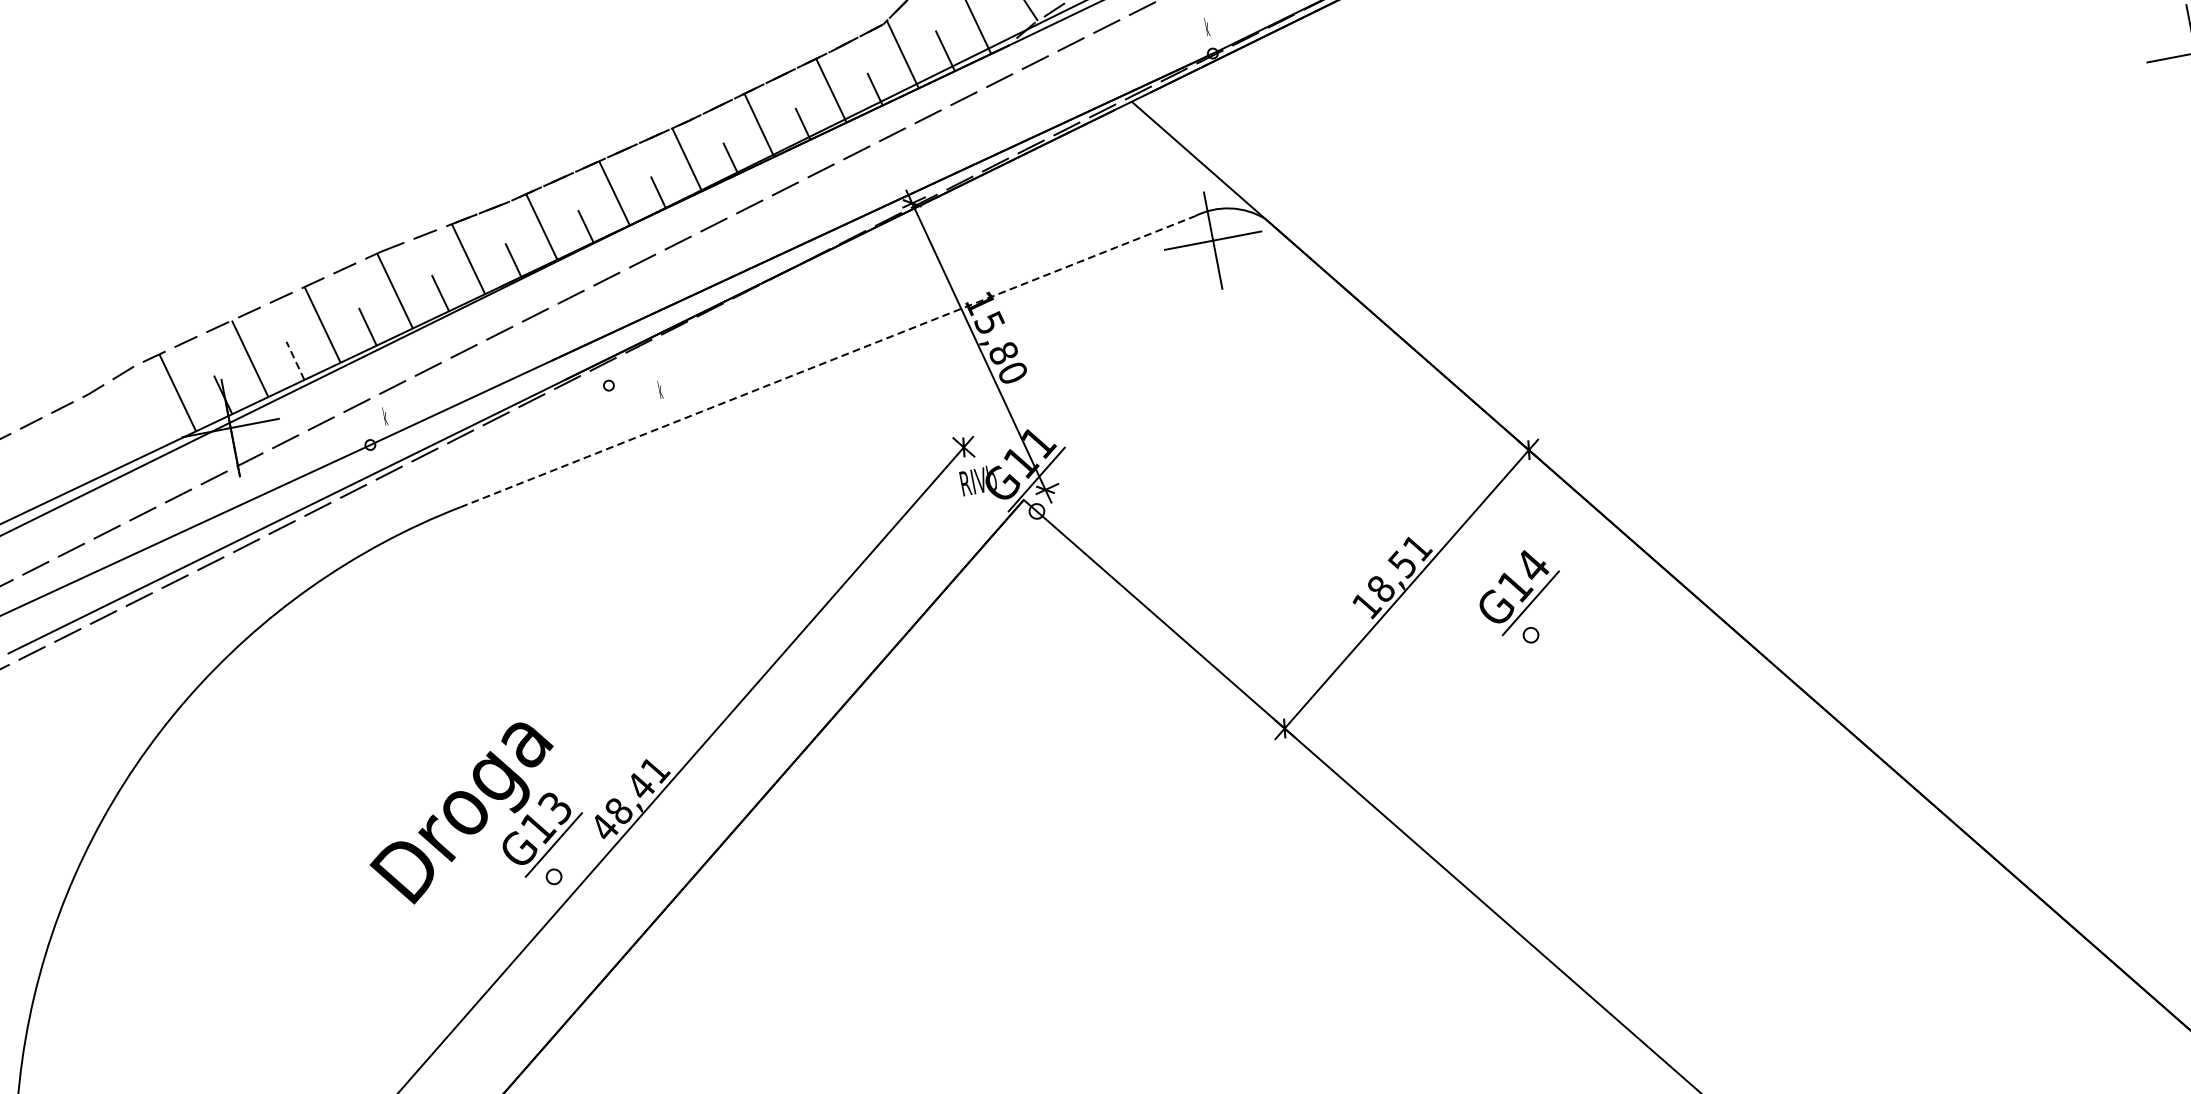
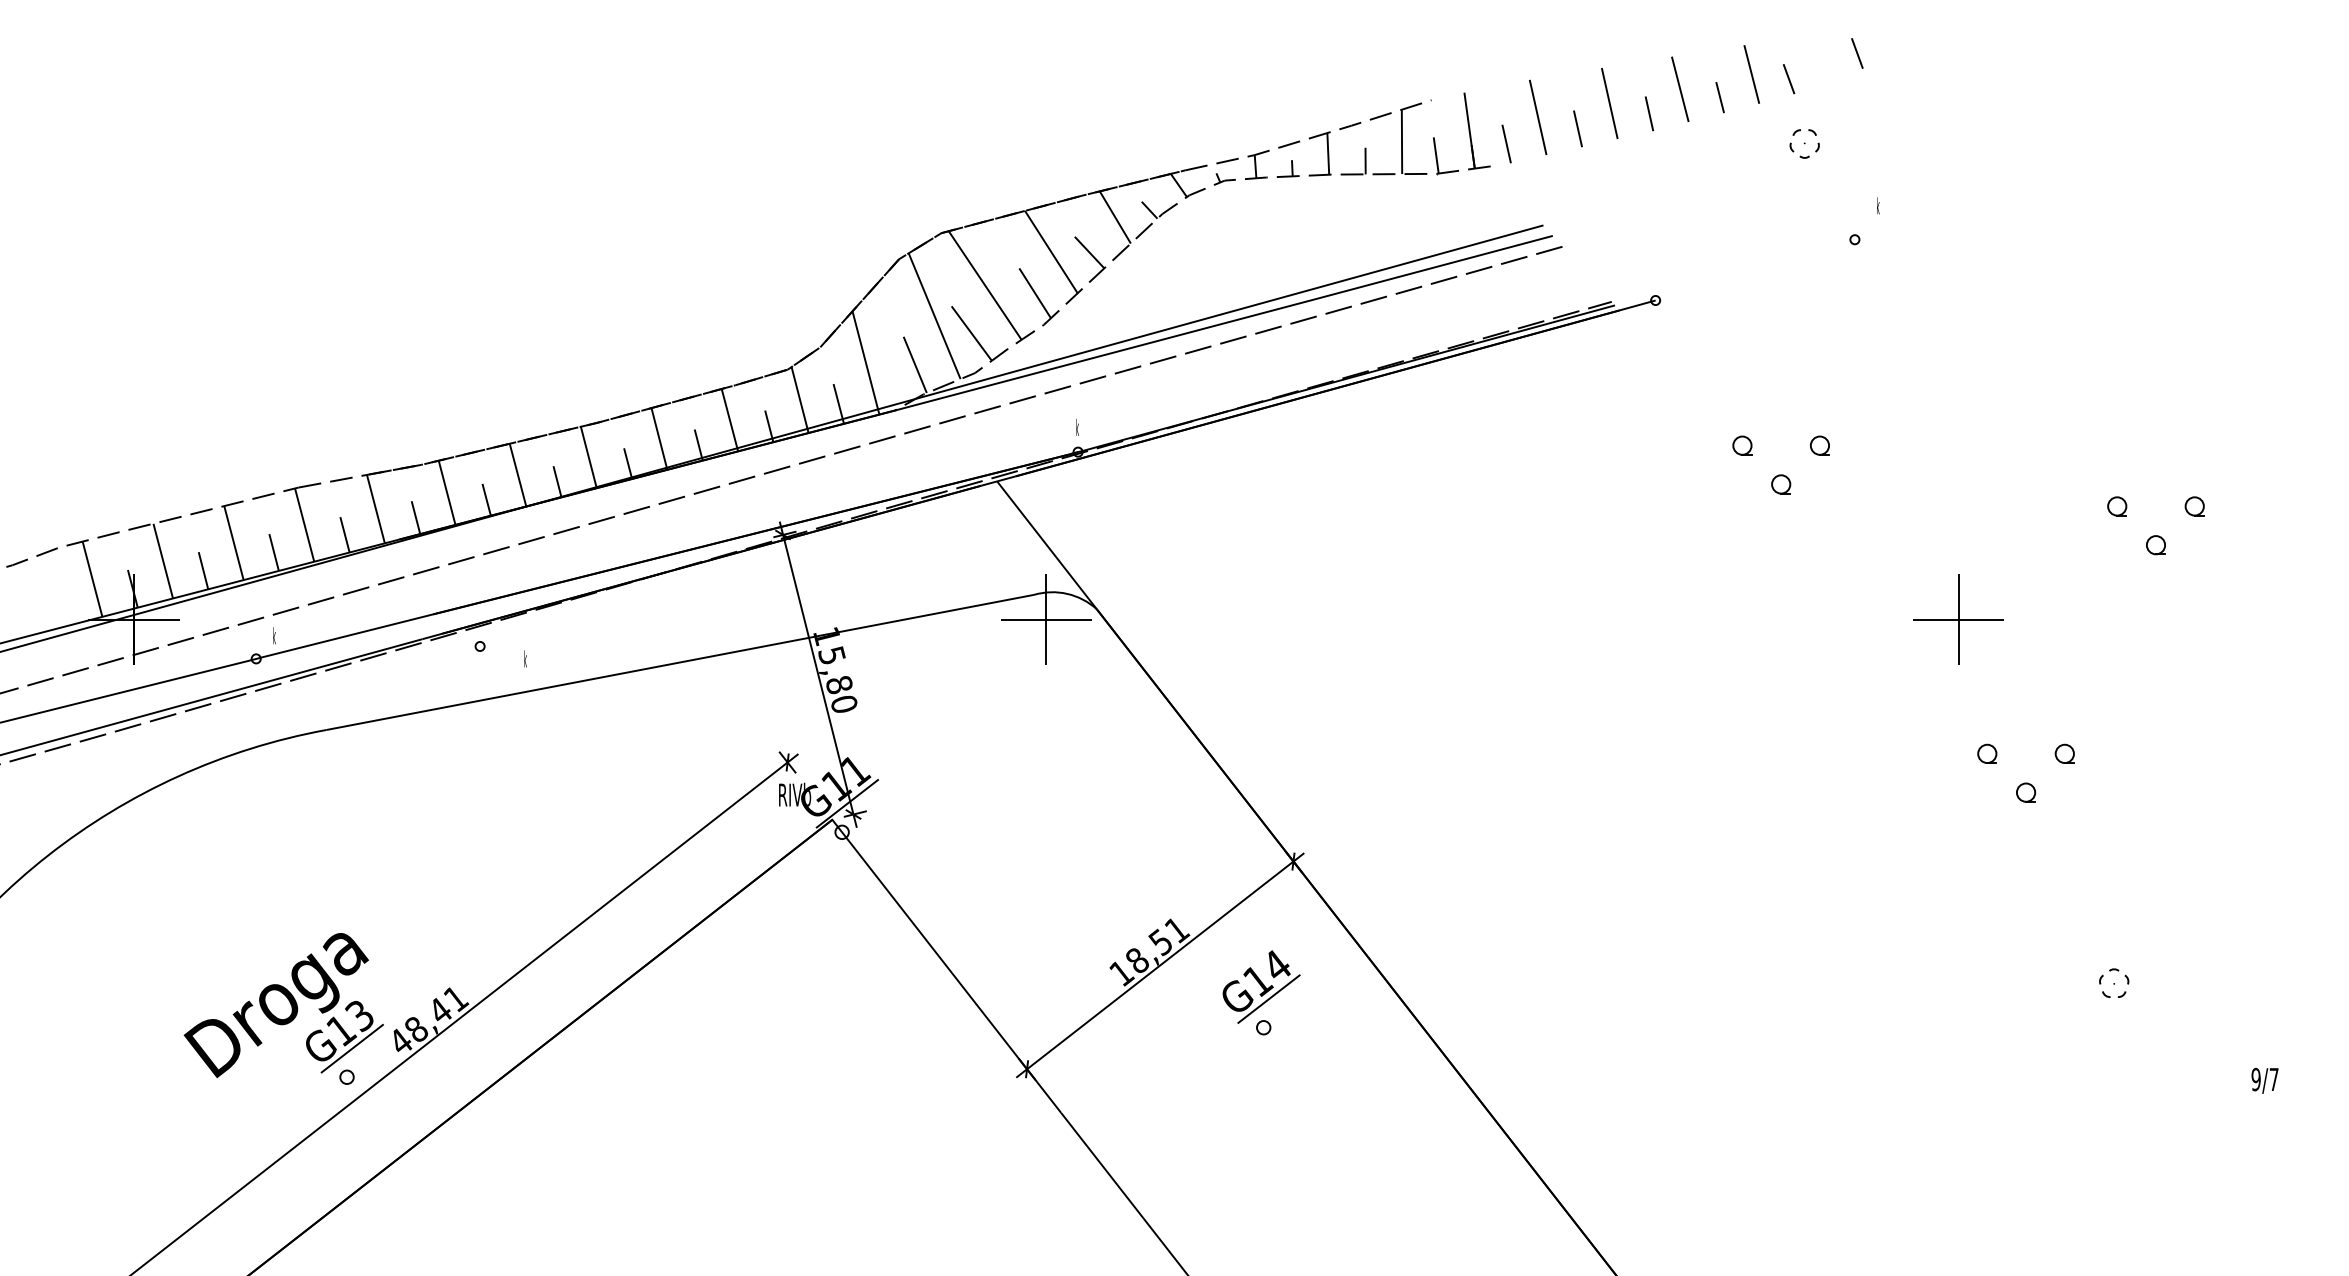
line: (295, 360) -> (203, 570), dashed -> solid
line: (827, 361) -> (680, 662), dashed -> solid

